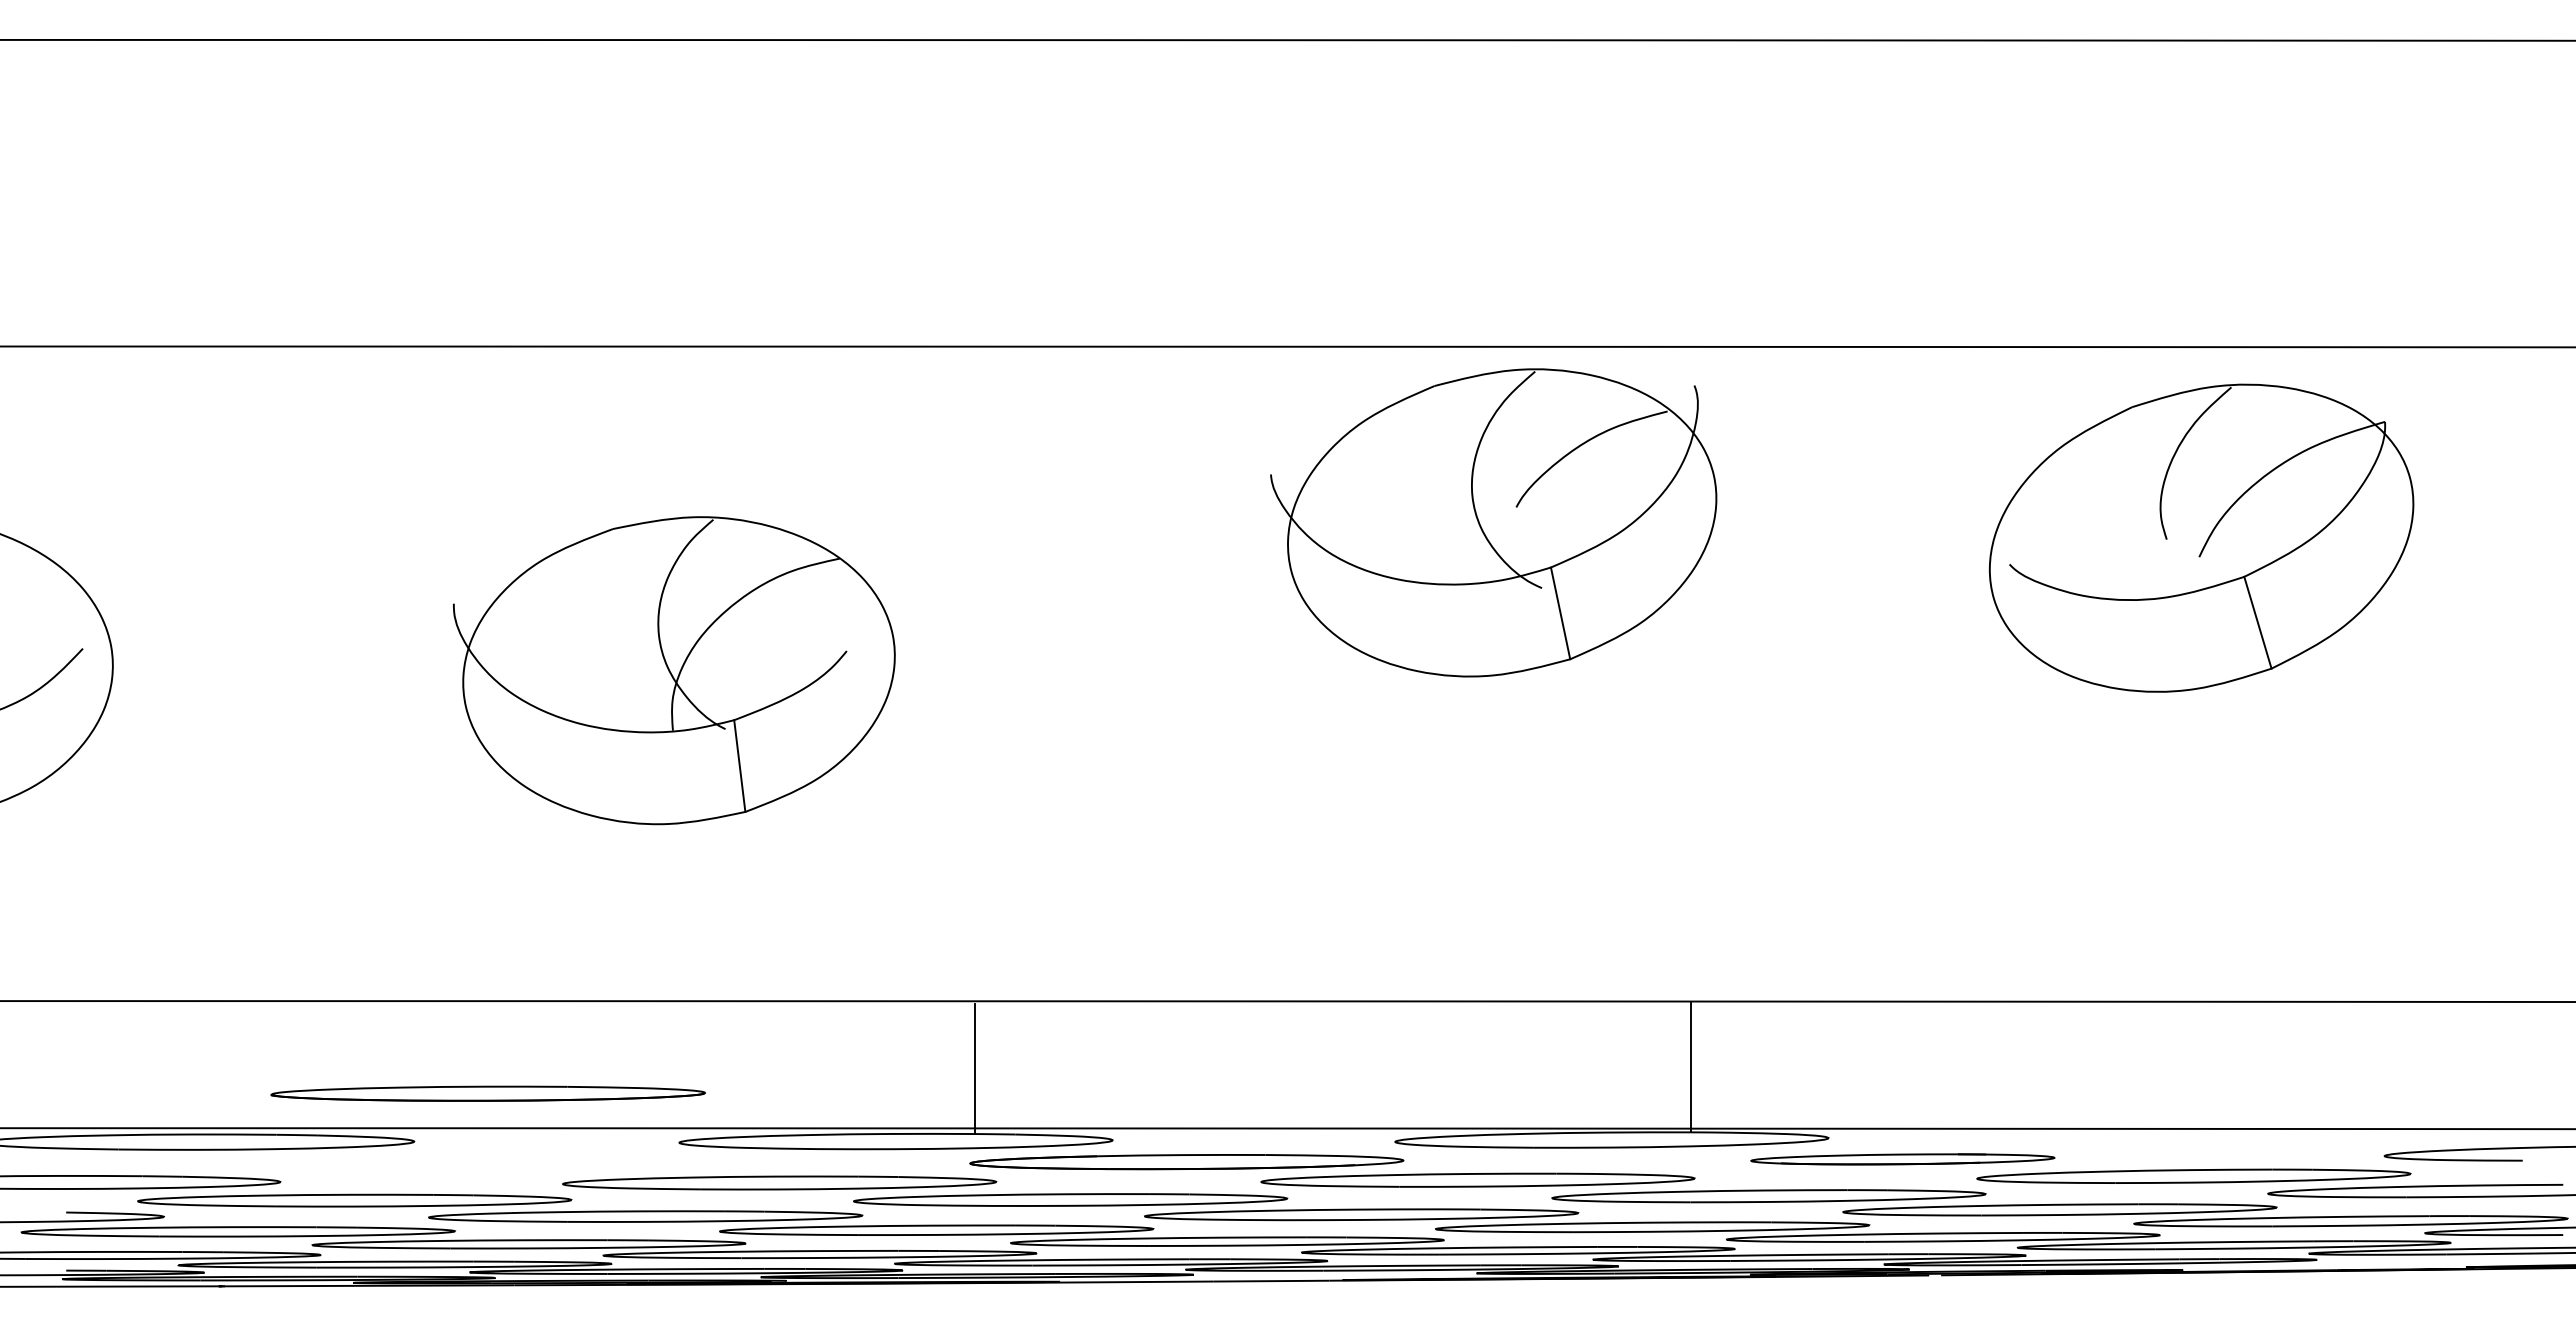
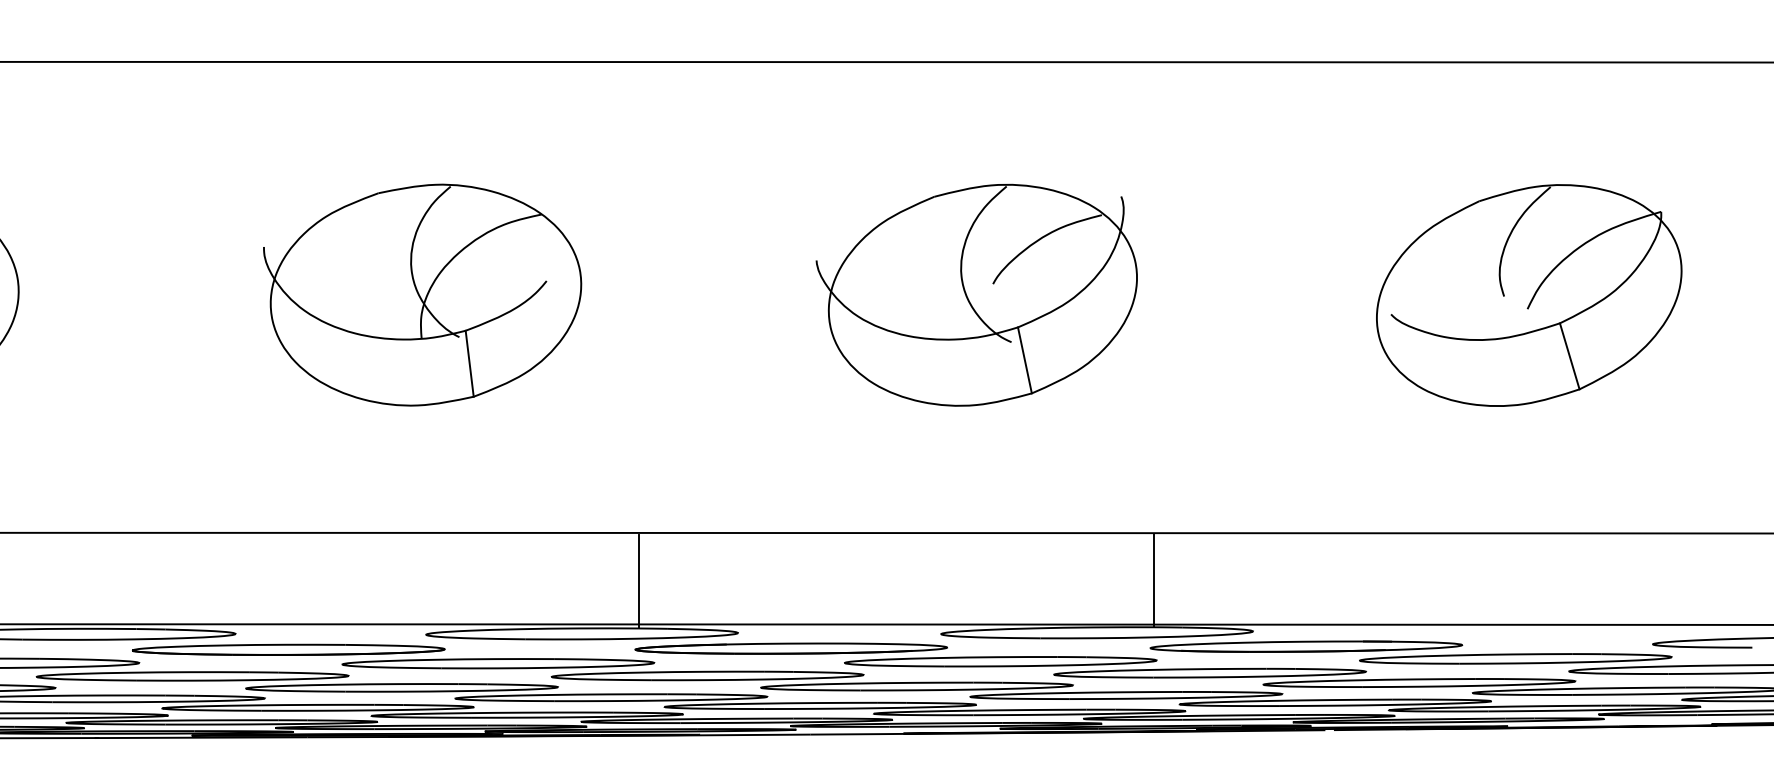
part: (1493, 522) -> (976, 295), moved
part: (2201, 537) -> (1529, 295), moved
part: (487, 1093) -> (288, 649), moved
part: (1902, 1159) -> (1306, 646), size x1.43

